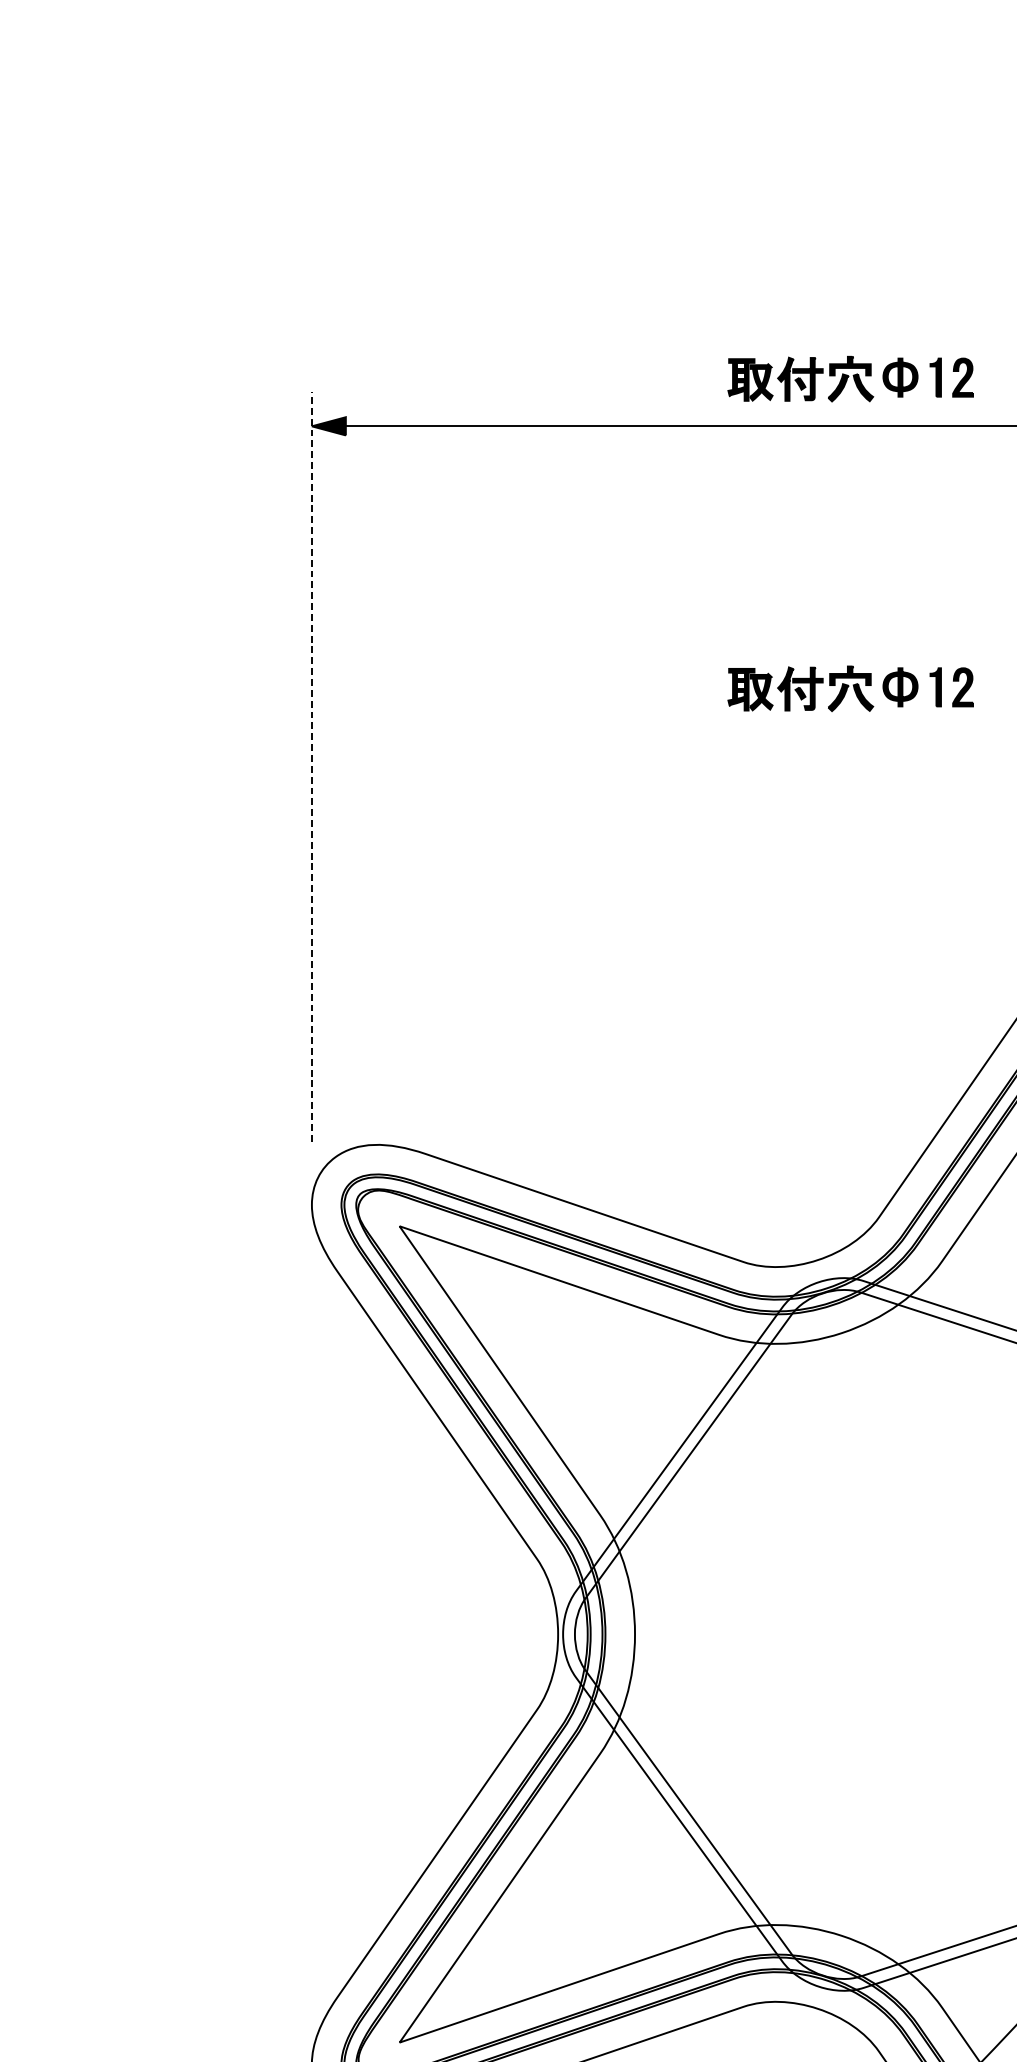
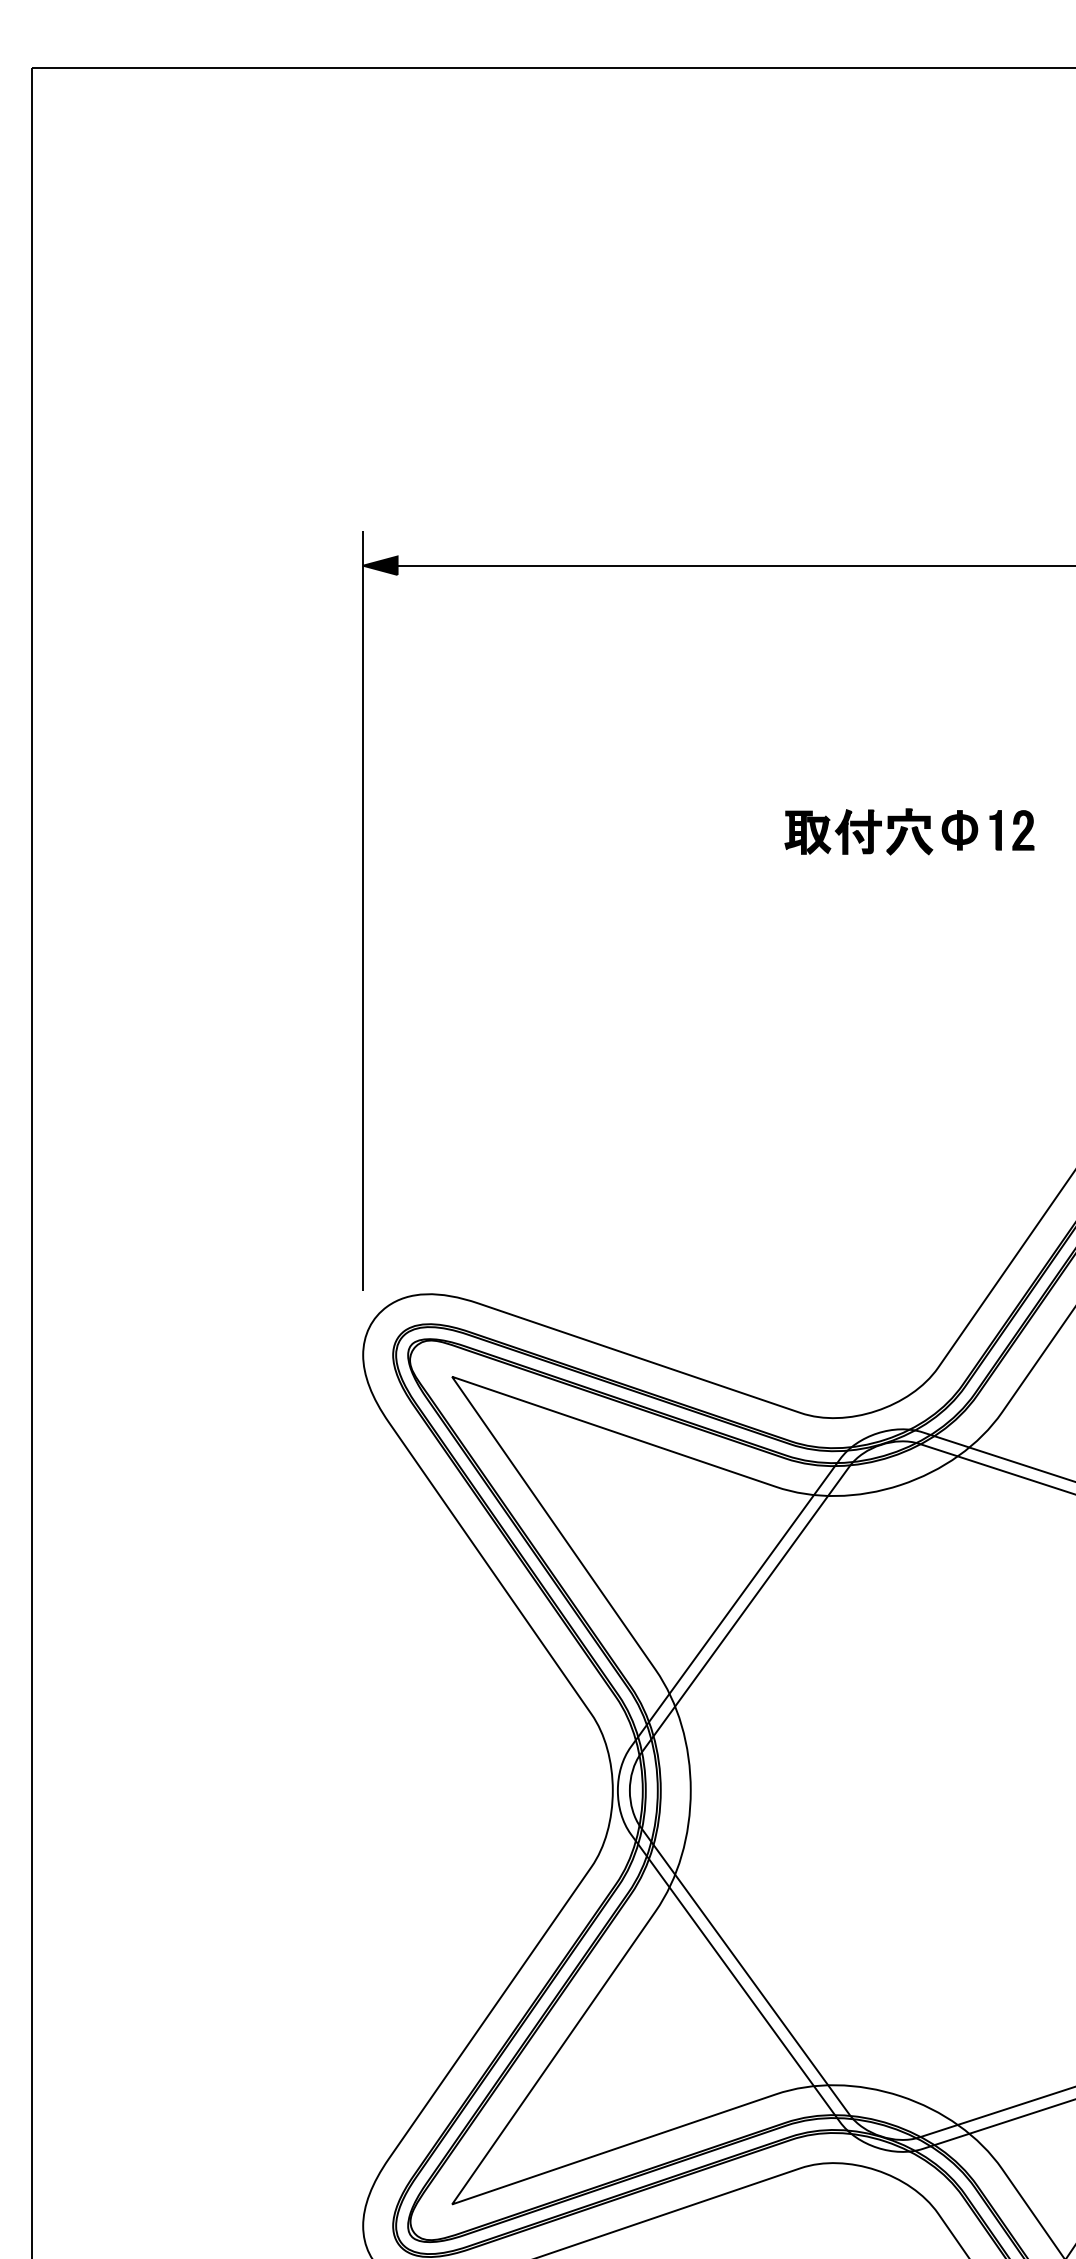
part: (850, 378) -> (909, 517), removed
line: (312, 766) -> (363, 910), dashed -> solid

